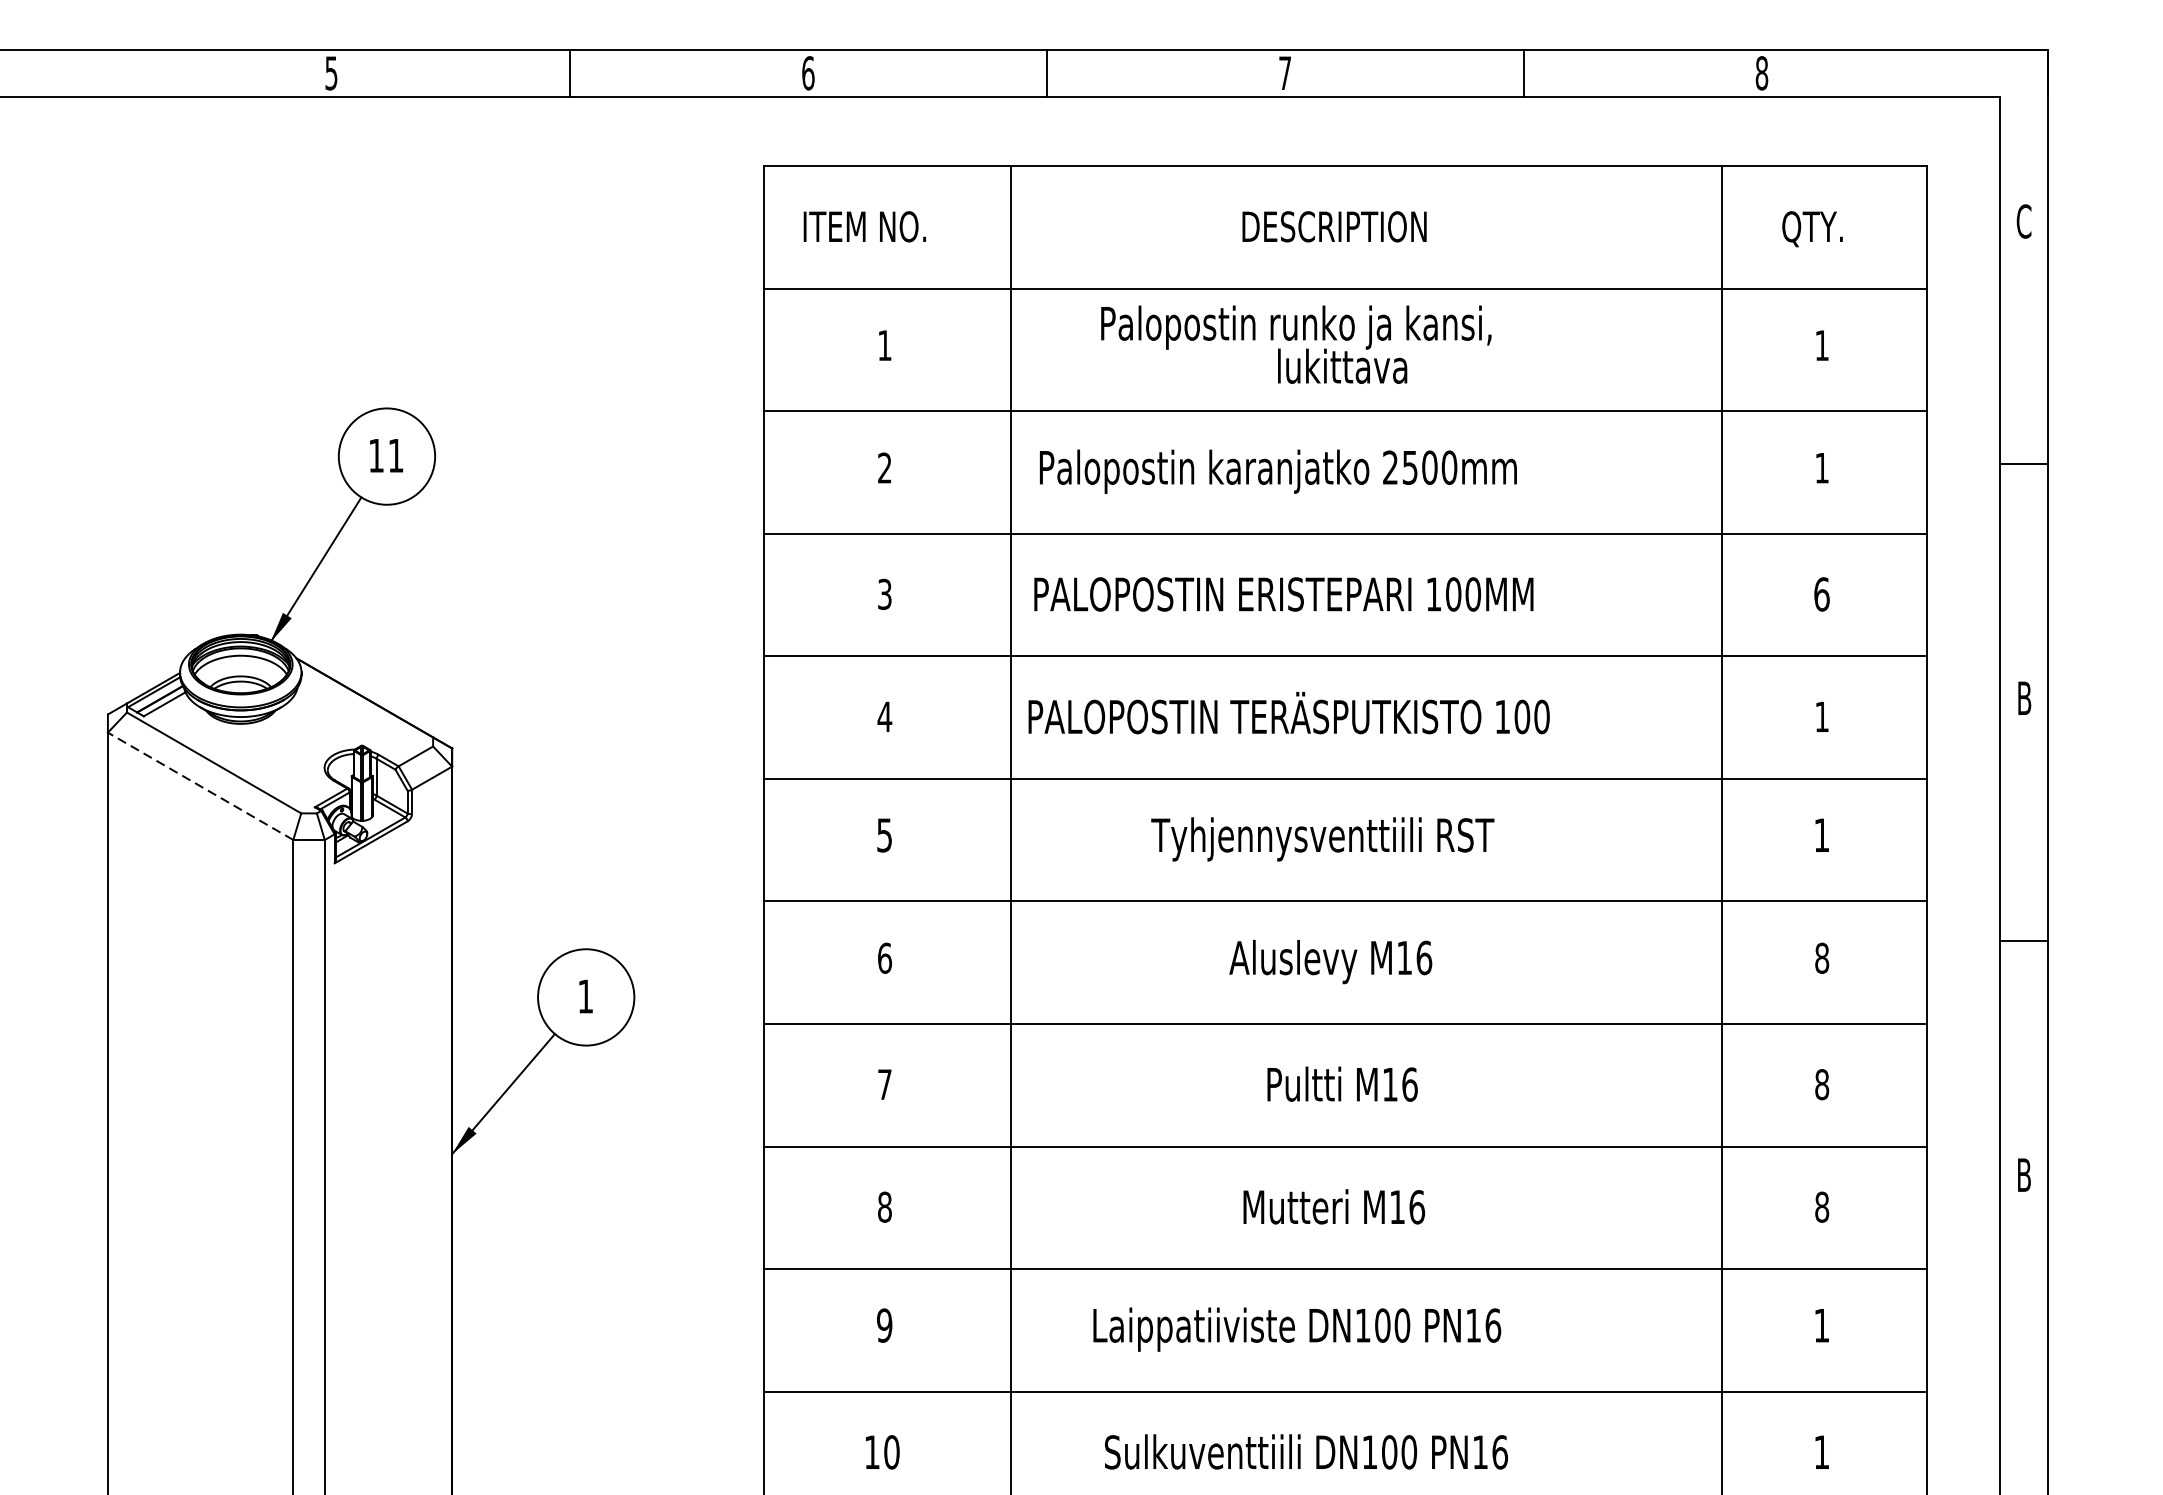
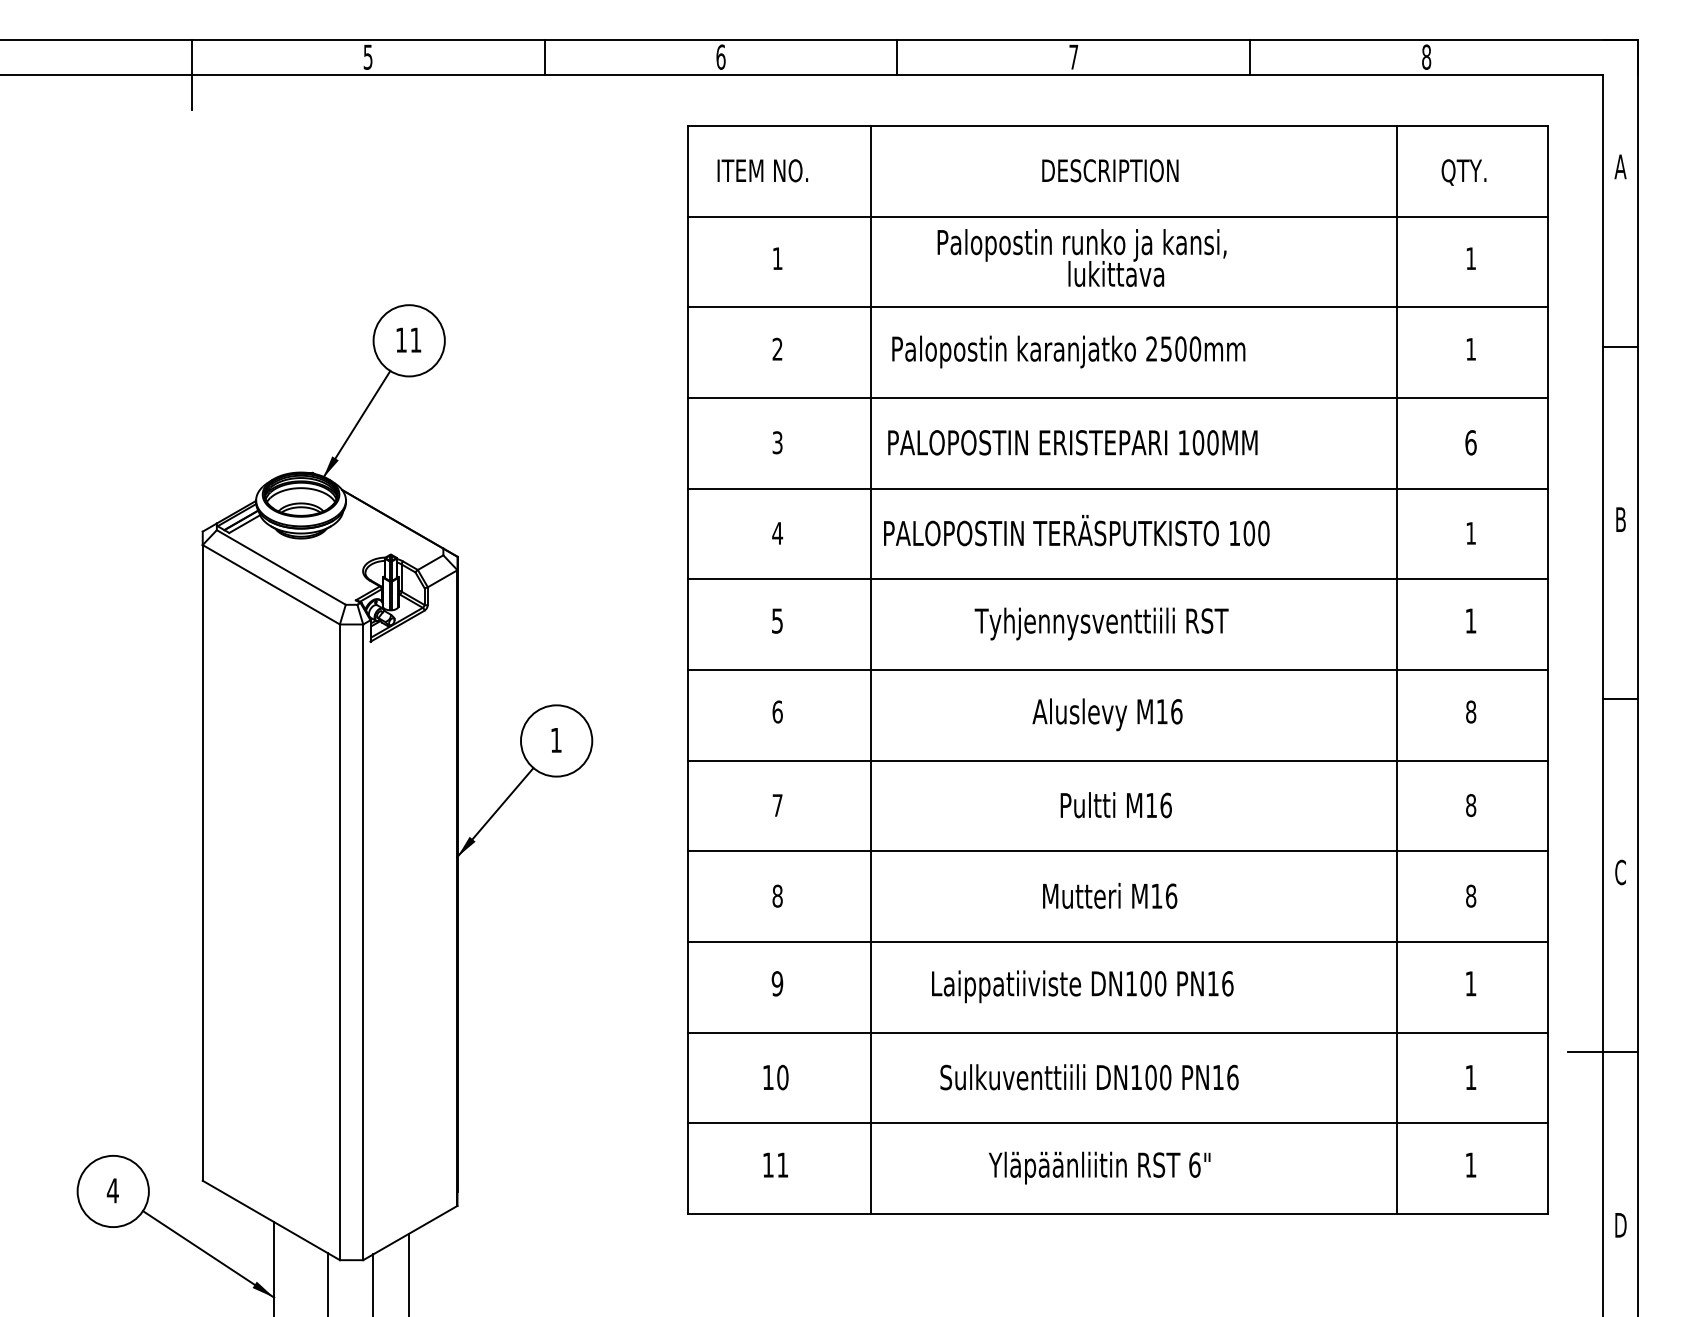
line: (92, 96) -> (191, 74), added
text: (2024, 221) -> (1620, 166), C -> A
line: (199, 785) -> (270, 584), dashed -> solid
text: (2024, 1175) -> (1620, 872), B -> C
line: (1999, 1418) -> (1602, 1052), added

